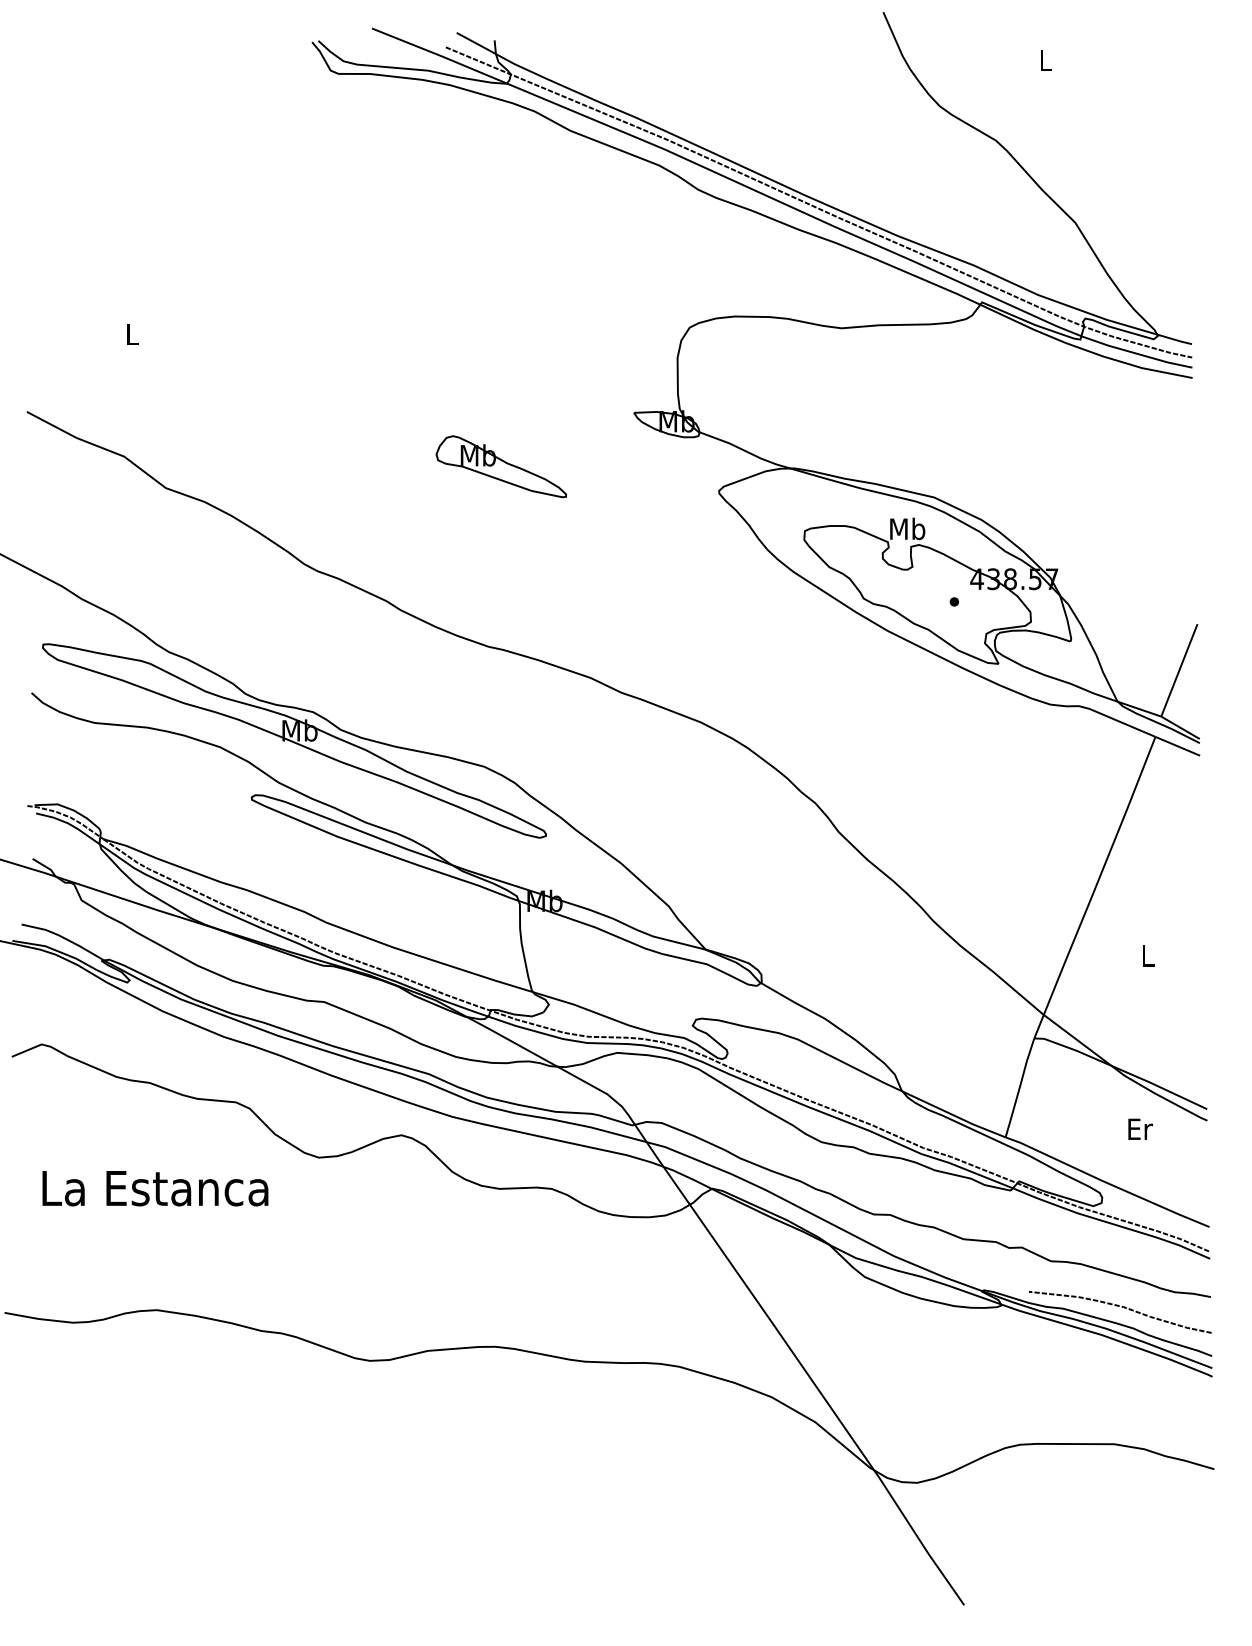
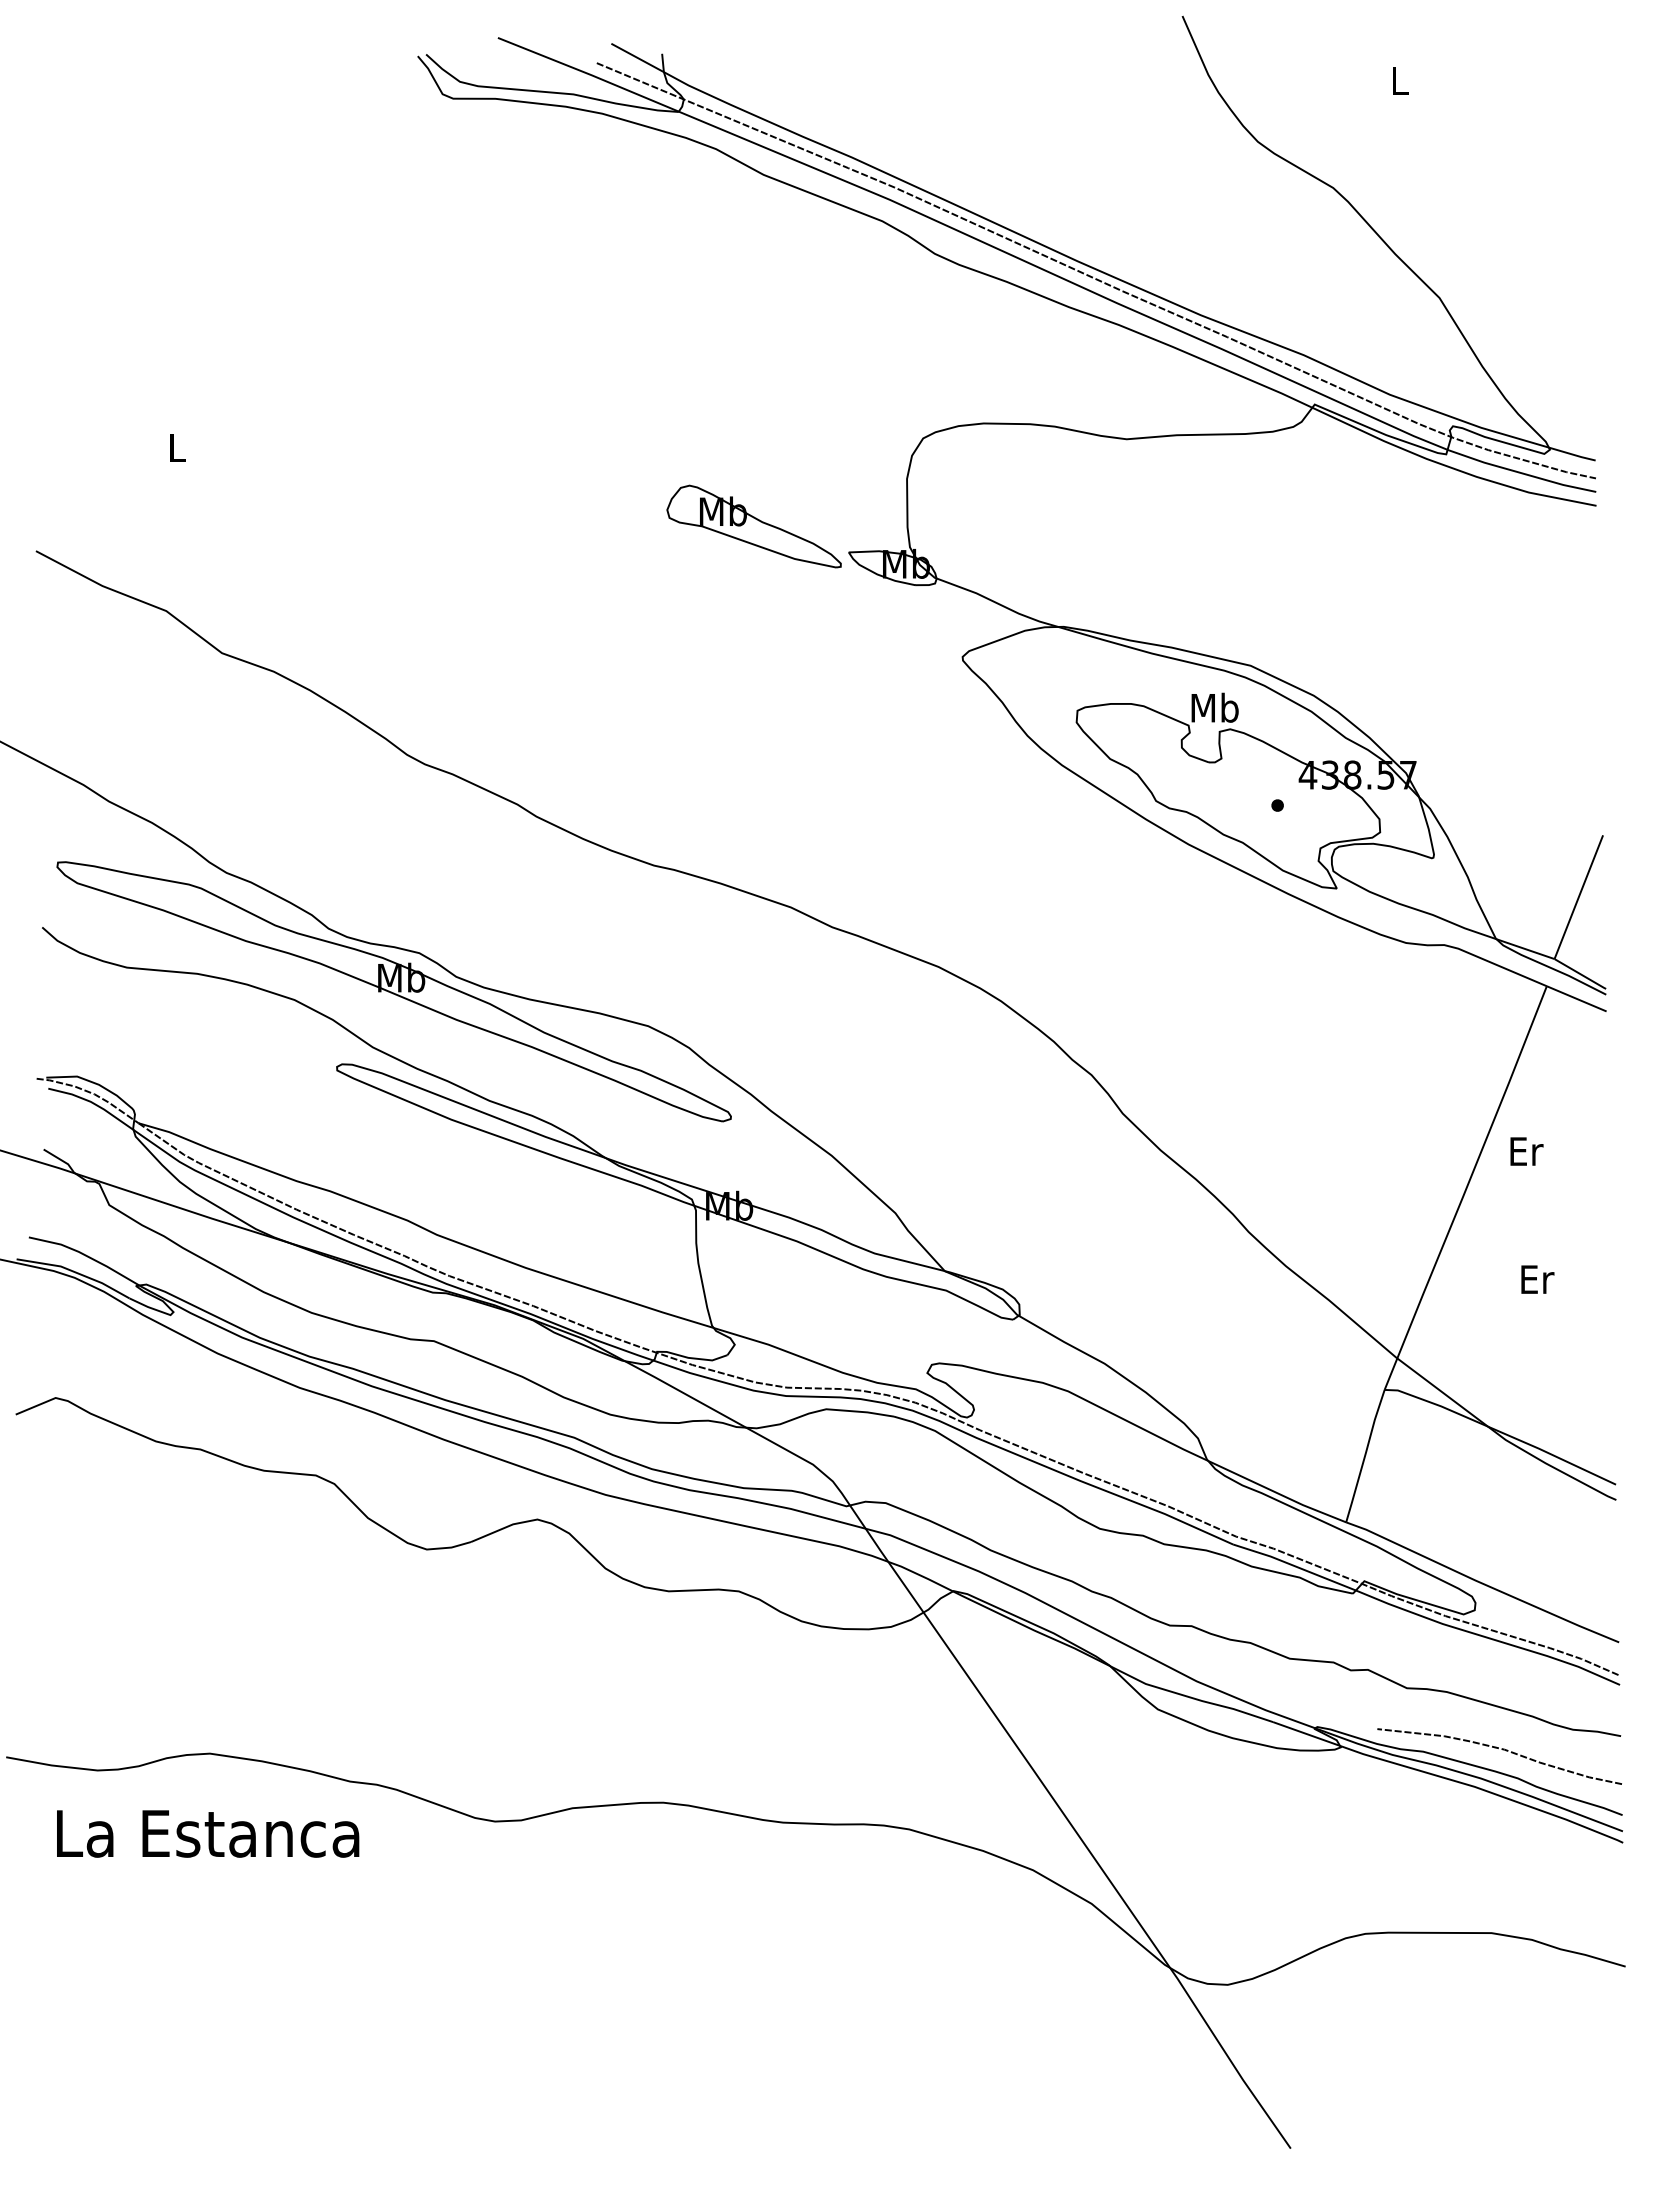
part: (500, 466) -> (753, 526), moved
text: (1148, 955) -> (1537, 1279), L -> Er
text: (1140, 1129) -> (1526, 1151), moved
text: (155, 1188) -> (208, 1833), moved

